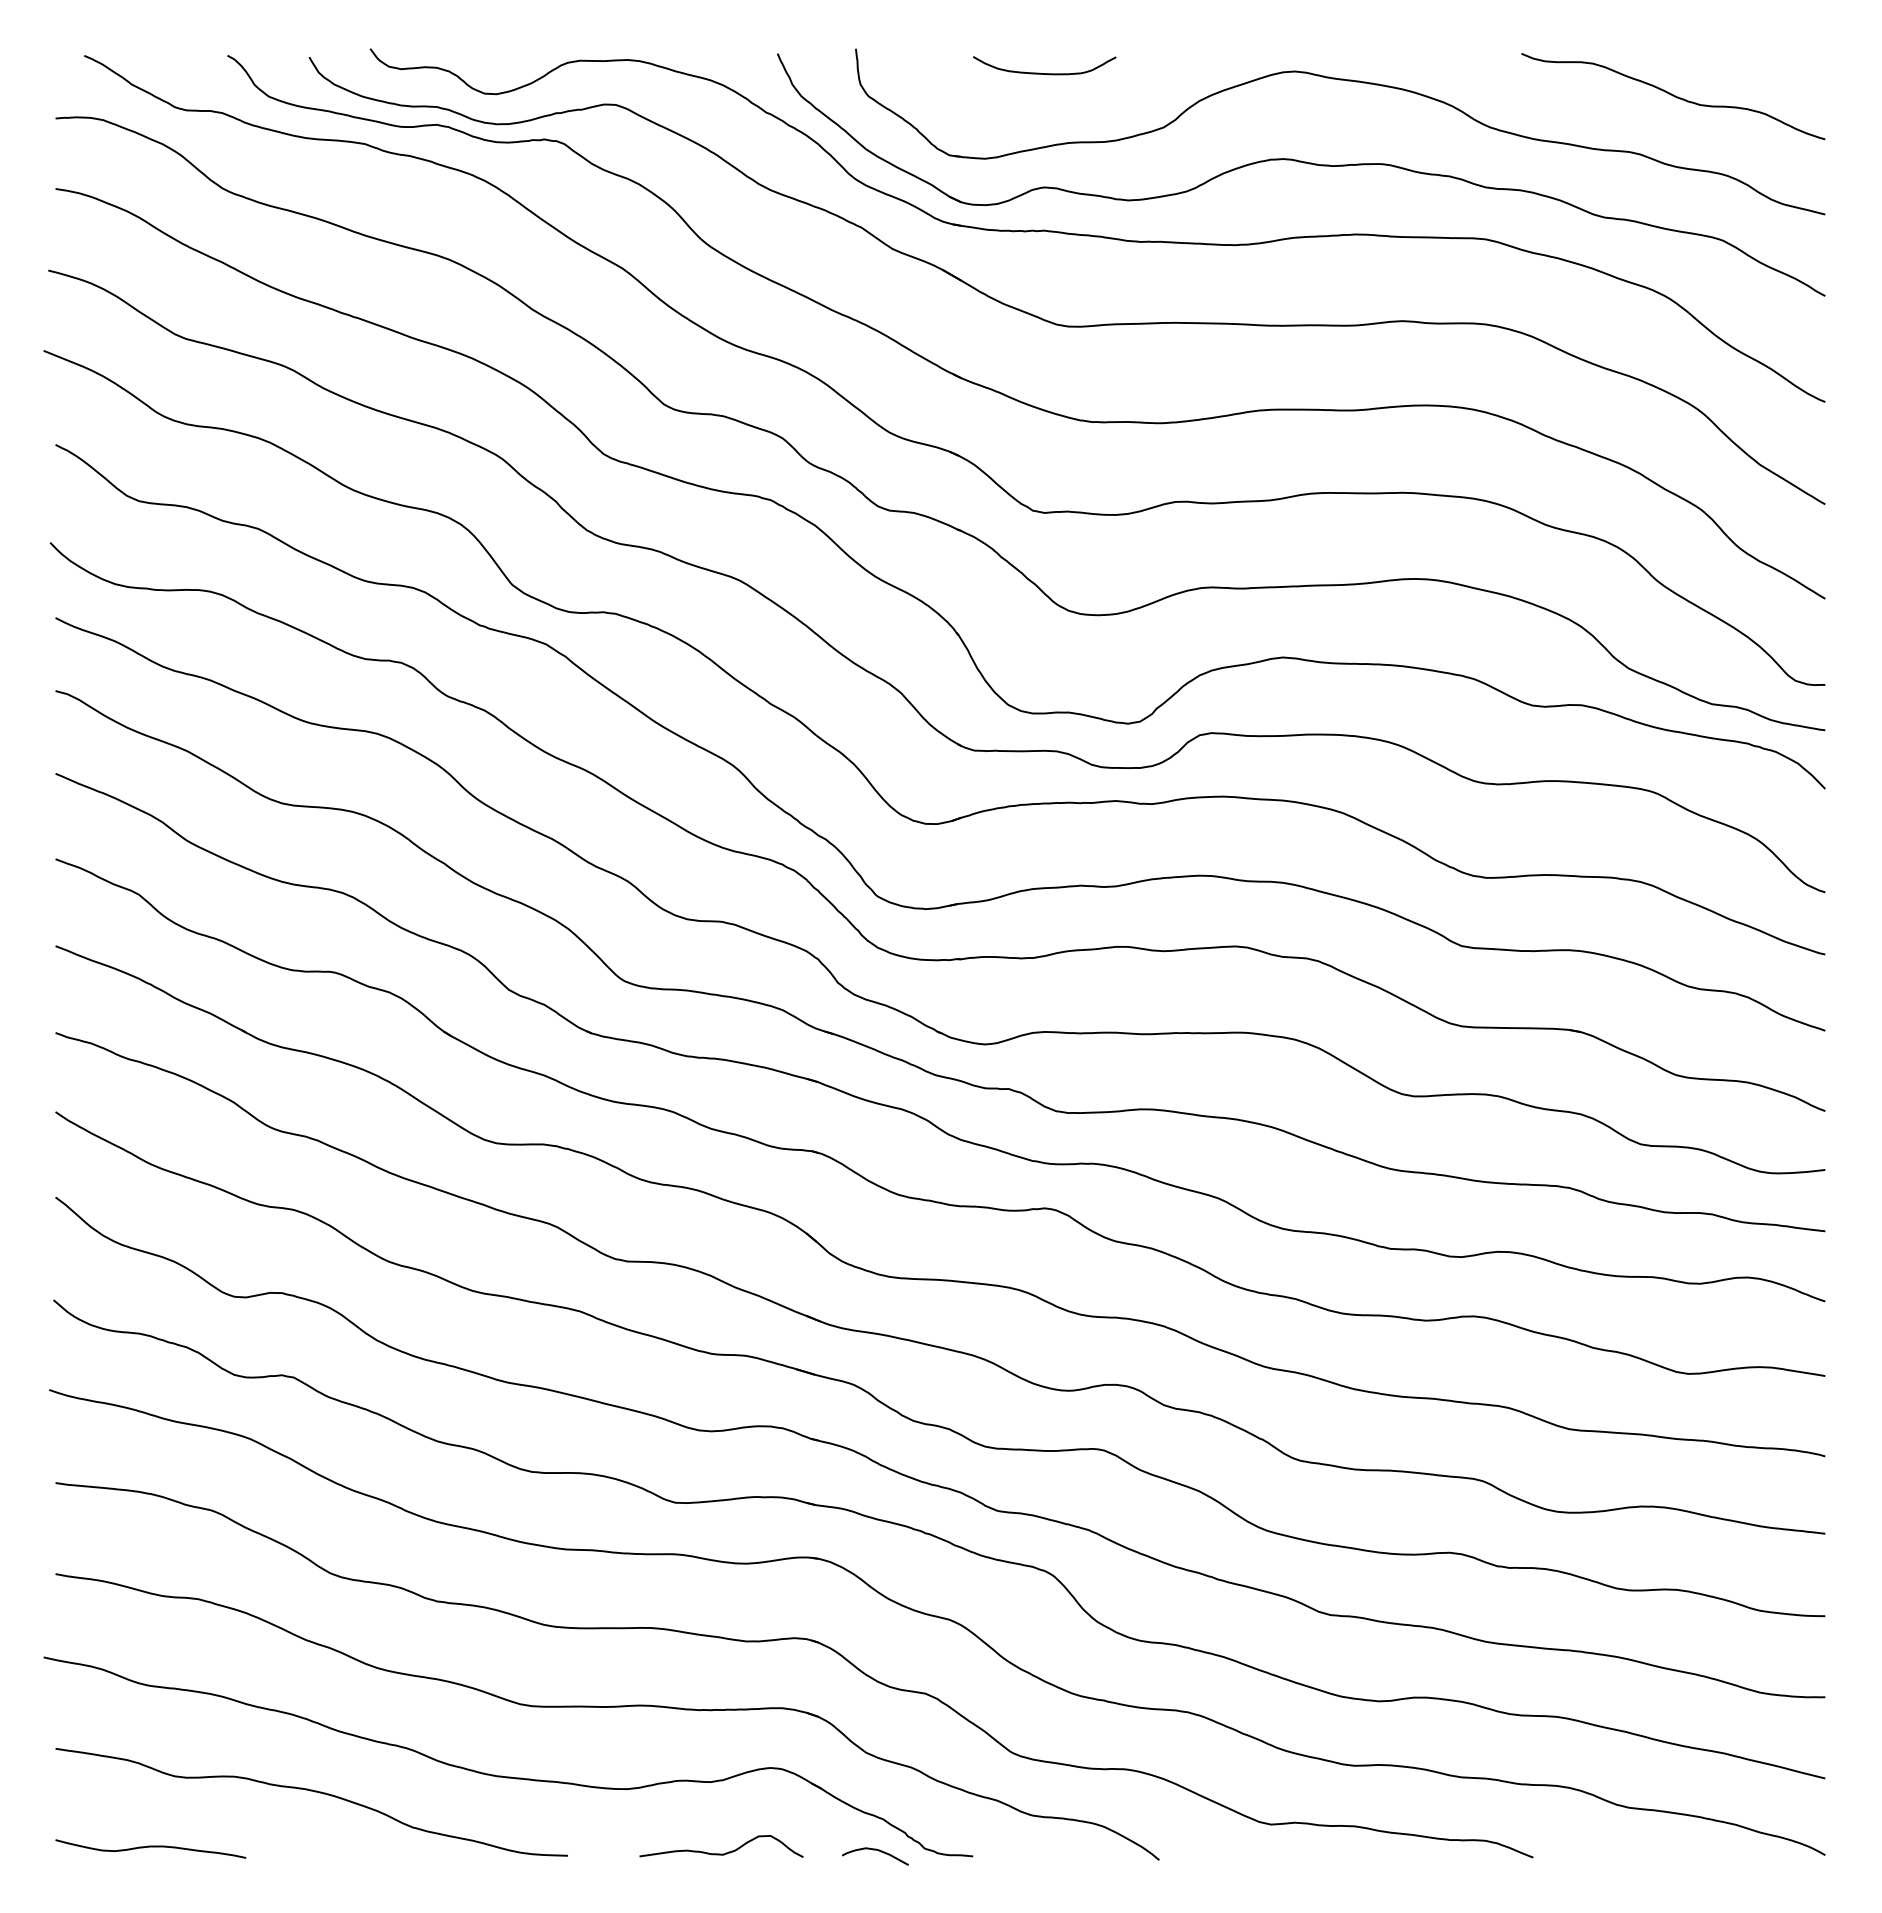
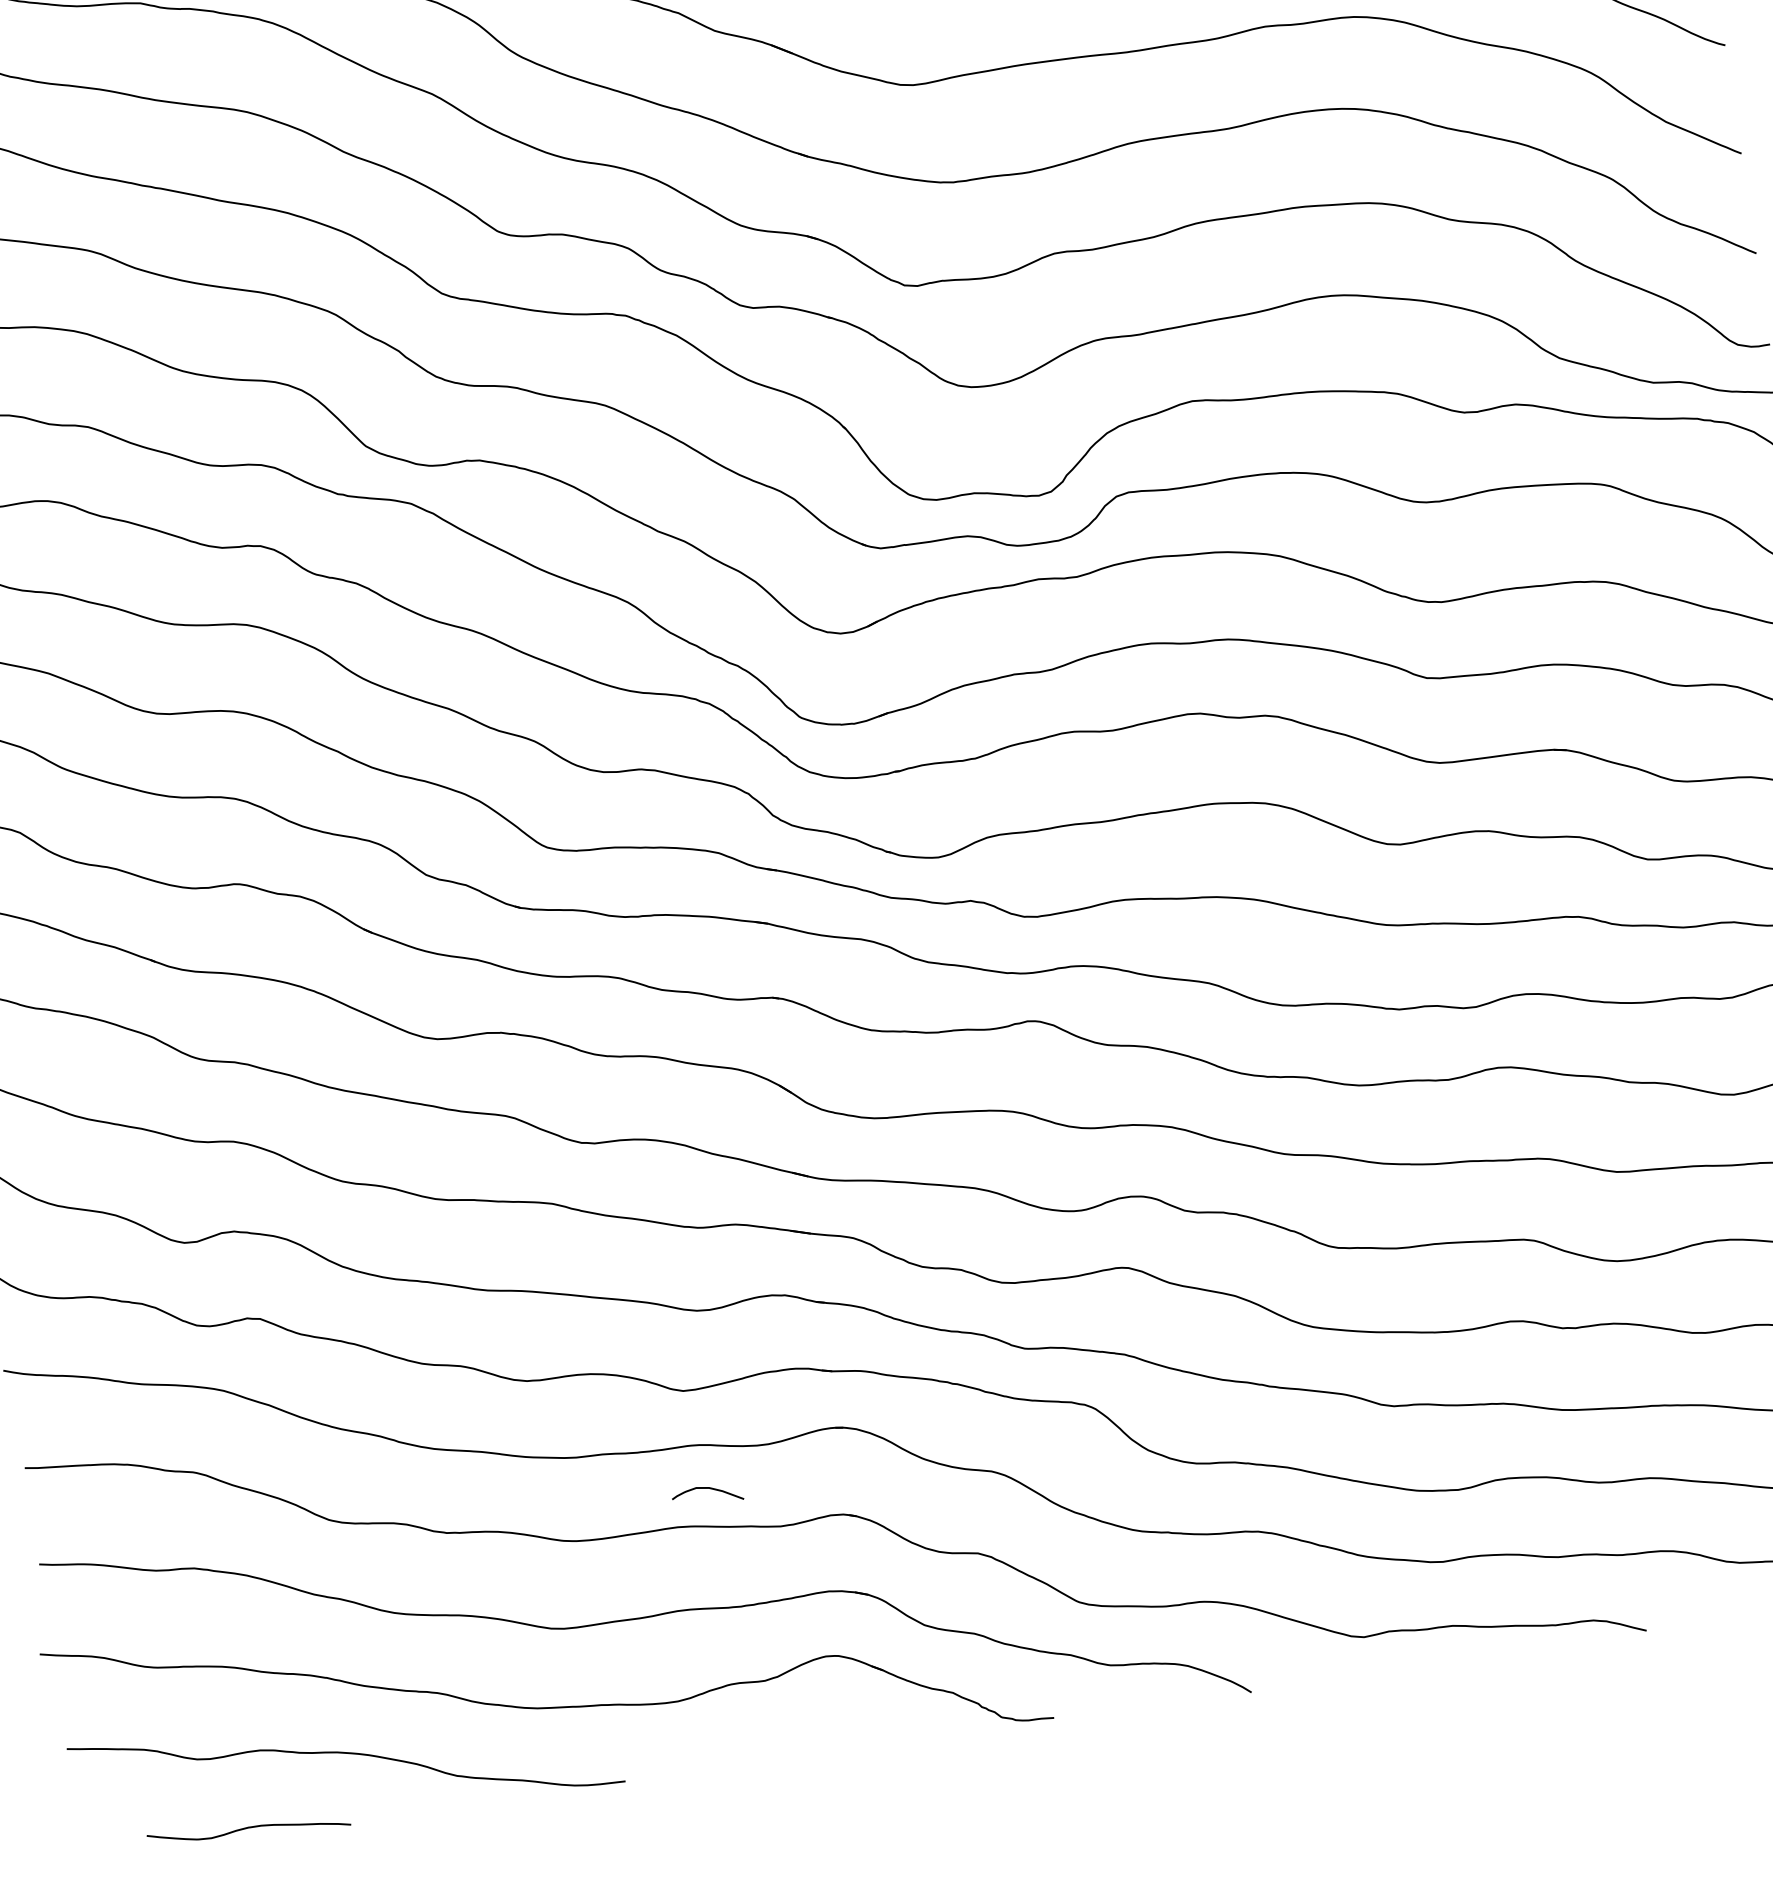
curve: (150, 1847) -> (248, 1828), moved
curve: (878, 1851) -> (710, 1489), moved
curve: (721, 1853) -> (787, 1754), removed

